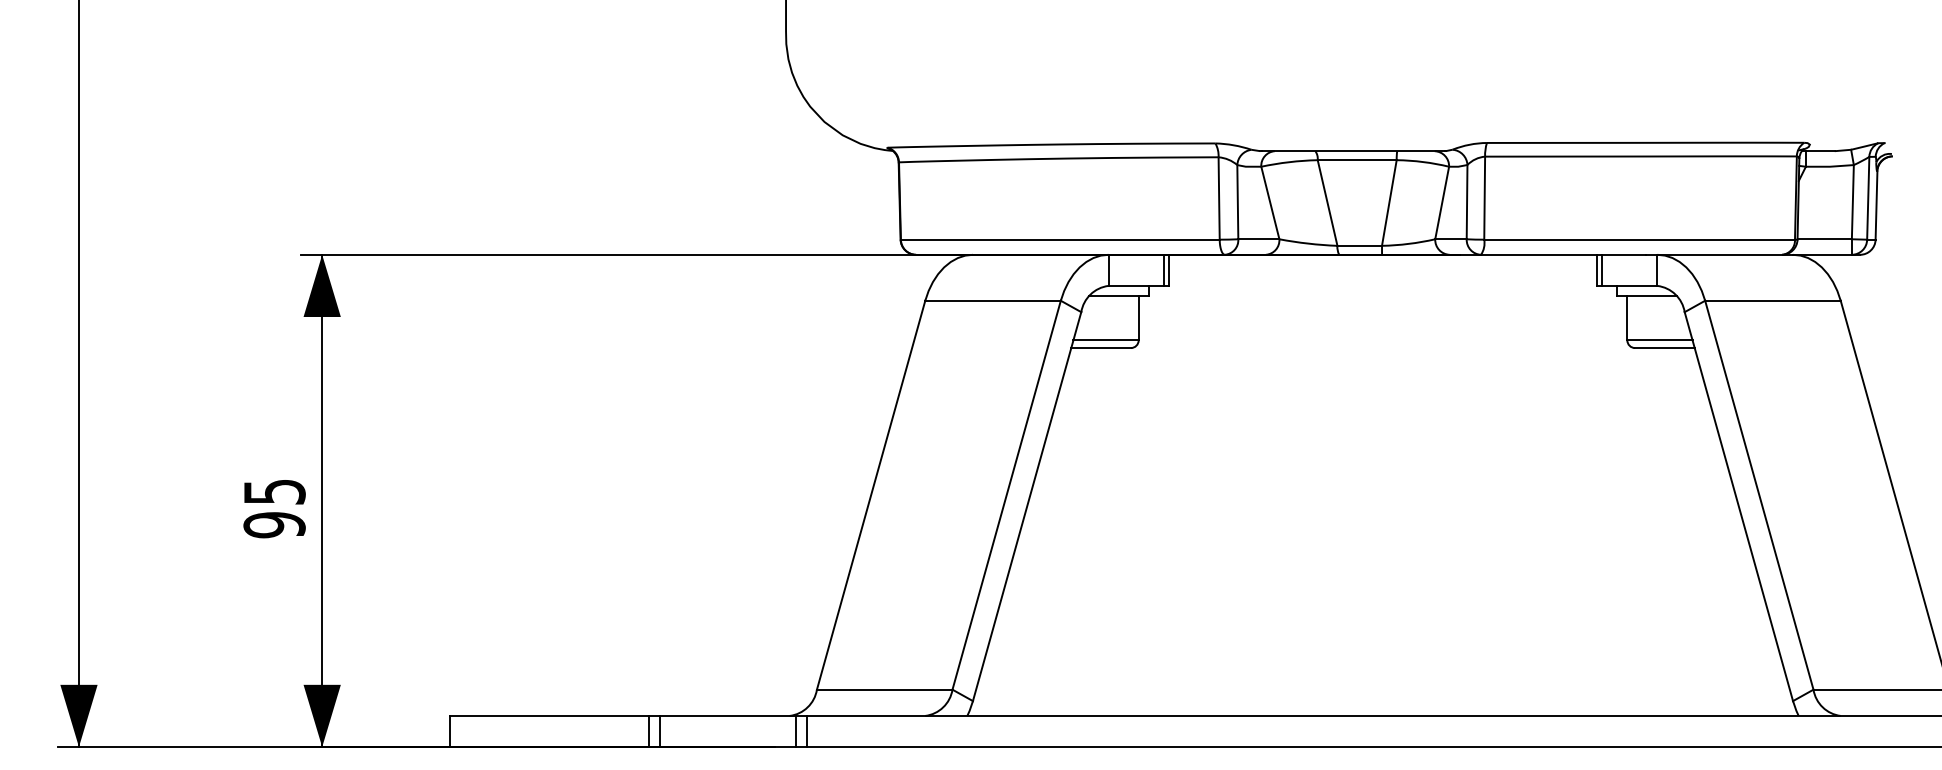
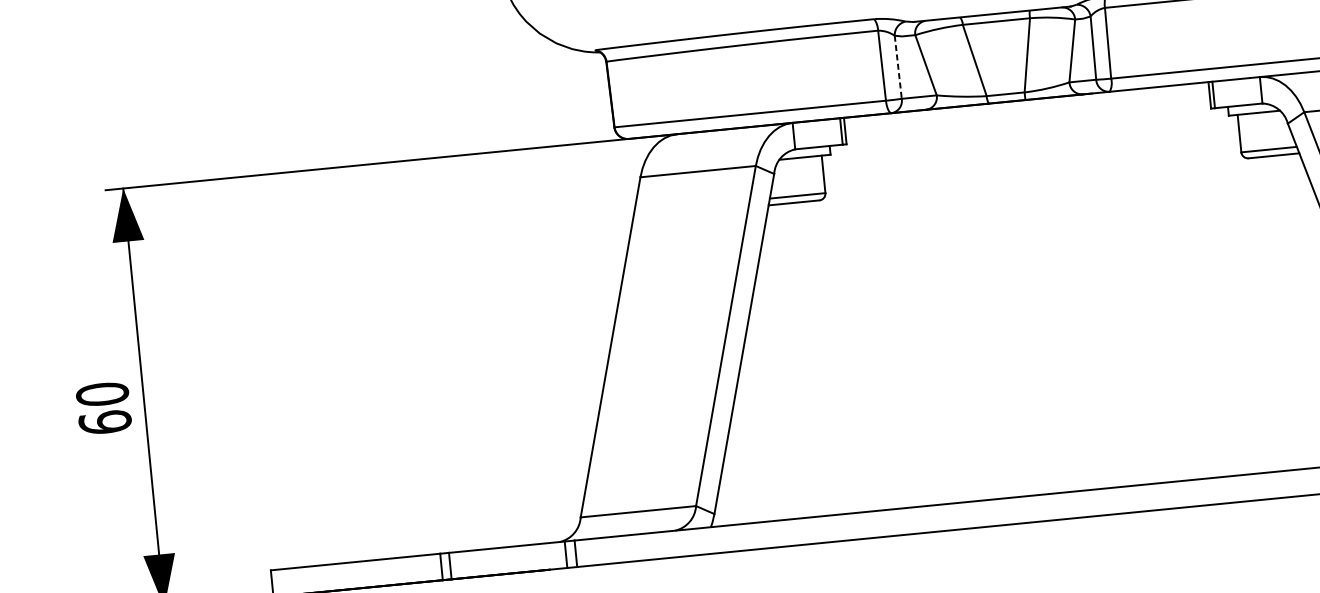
line: (1237, 201) -> (897, 66), solid -> dashed
text: (274, 508) -> (103, 408), 95 -> 60

